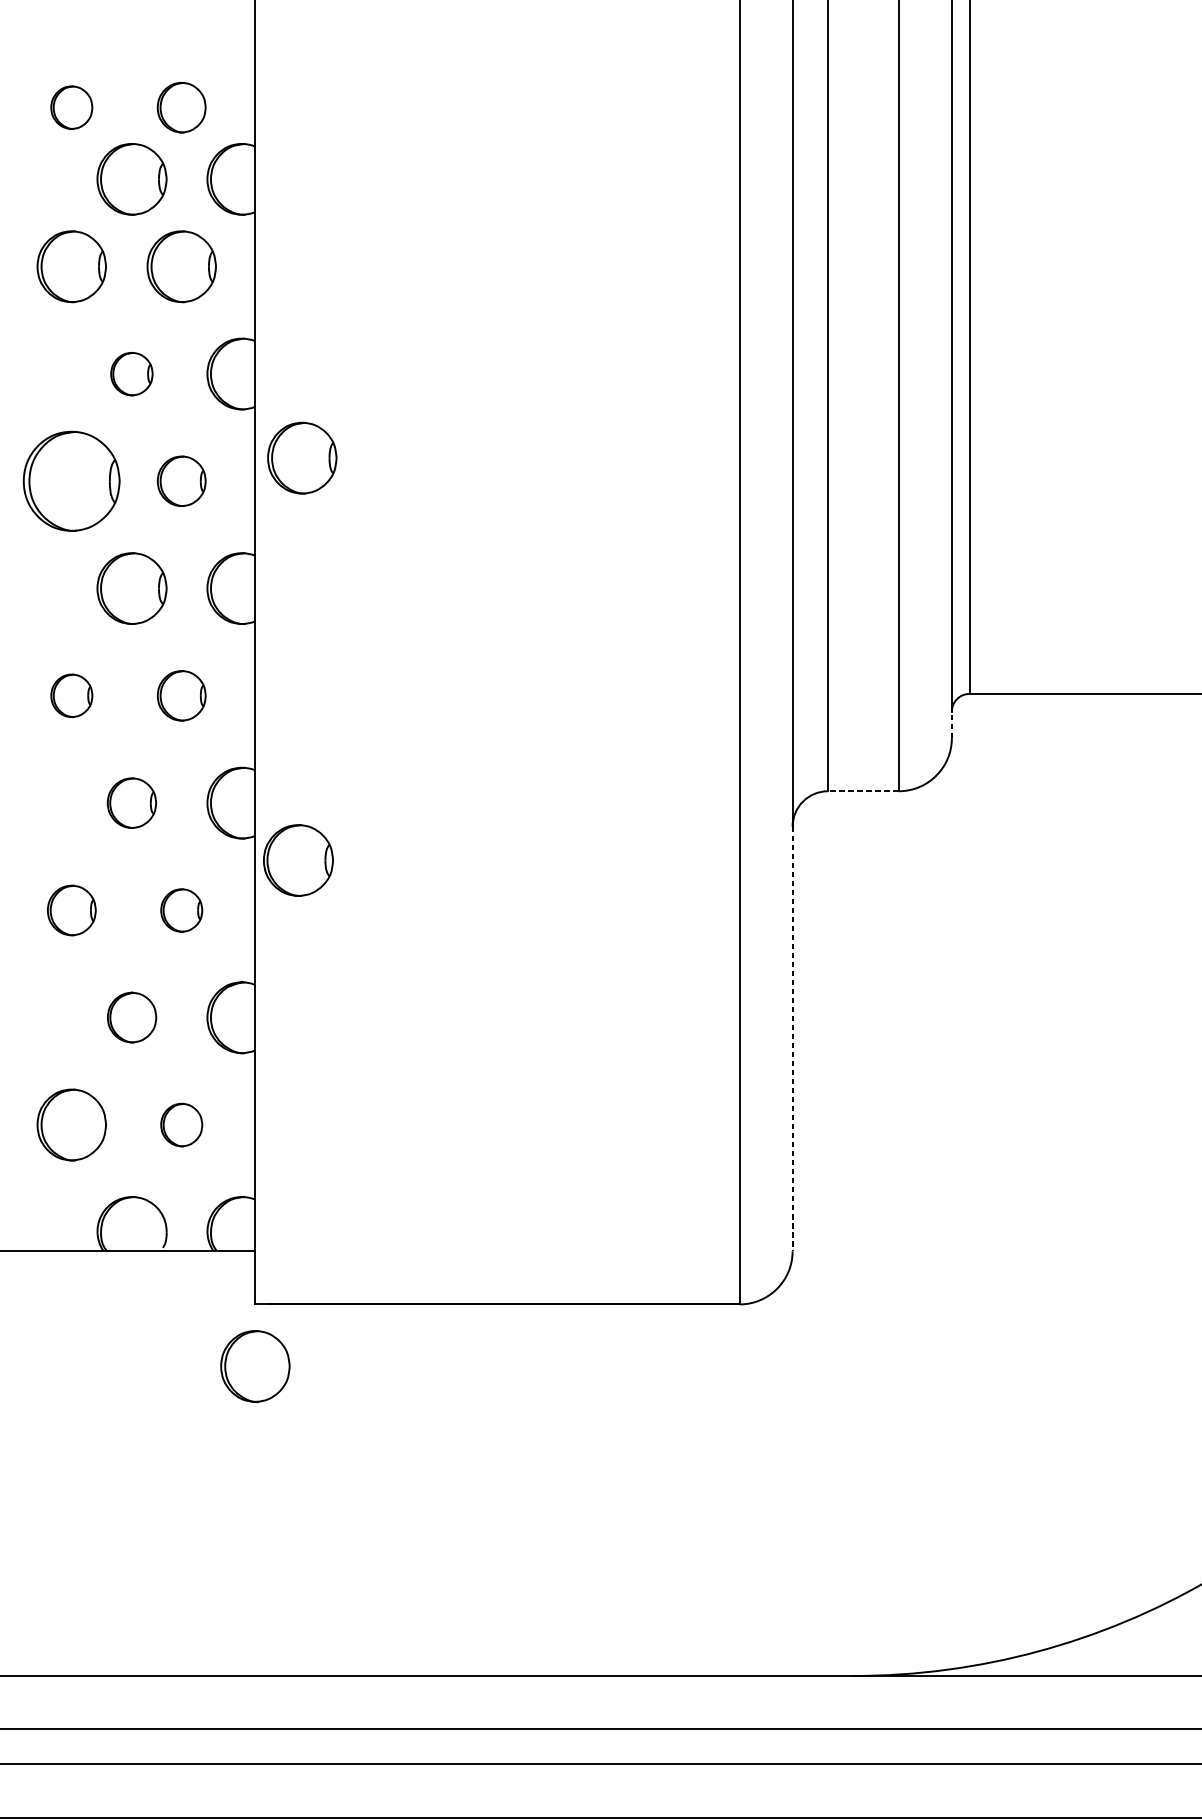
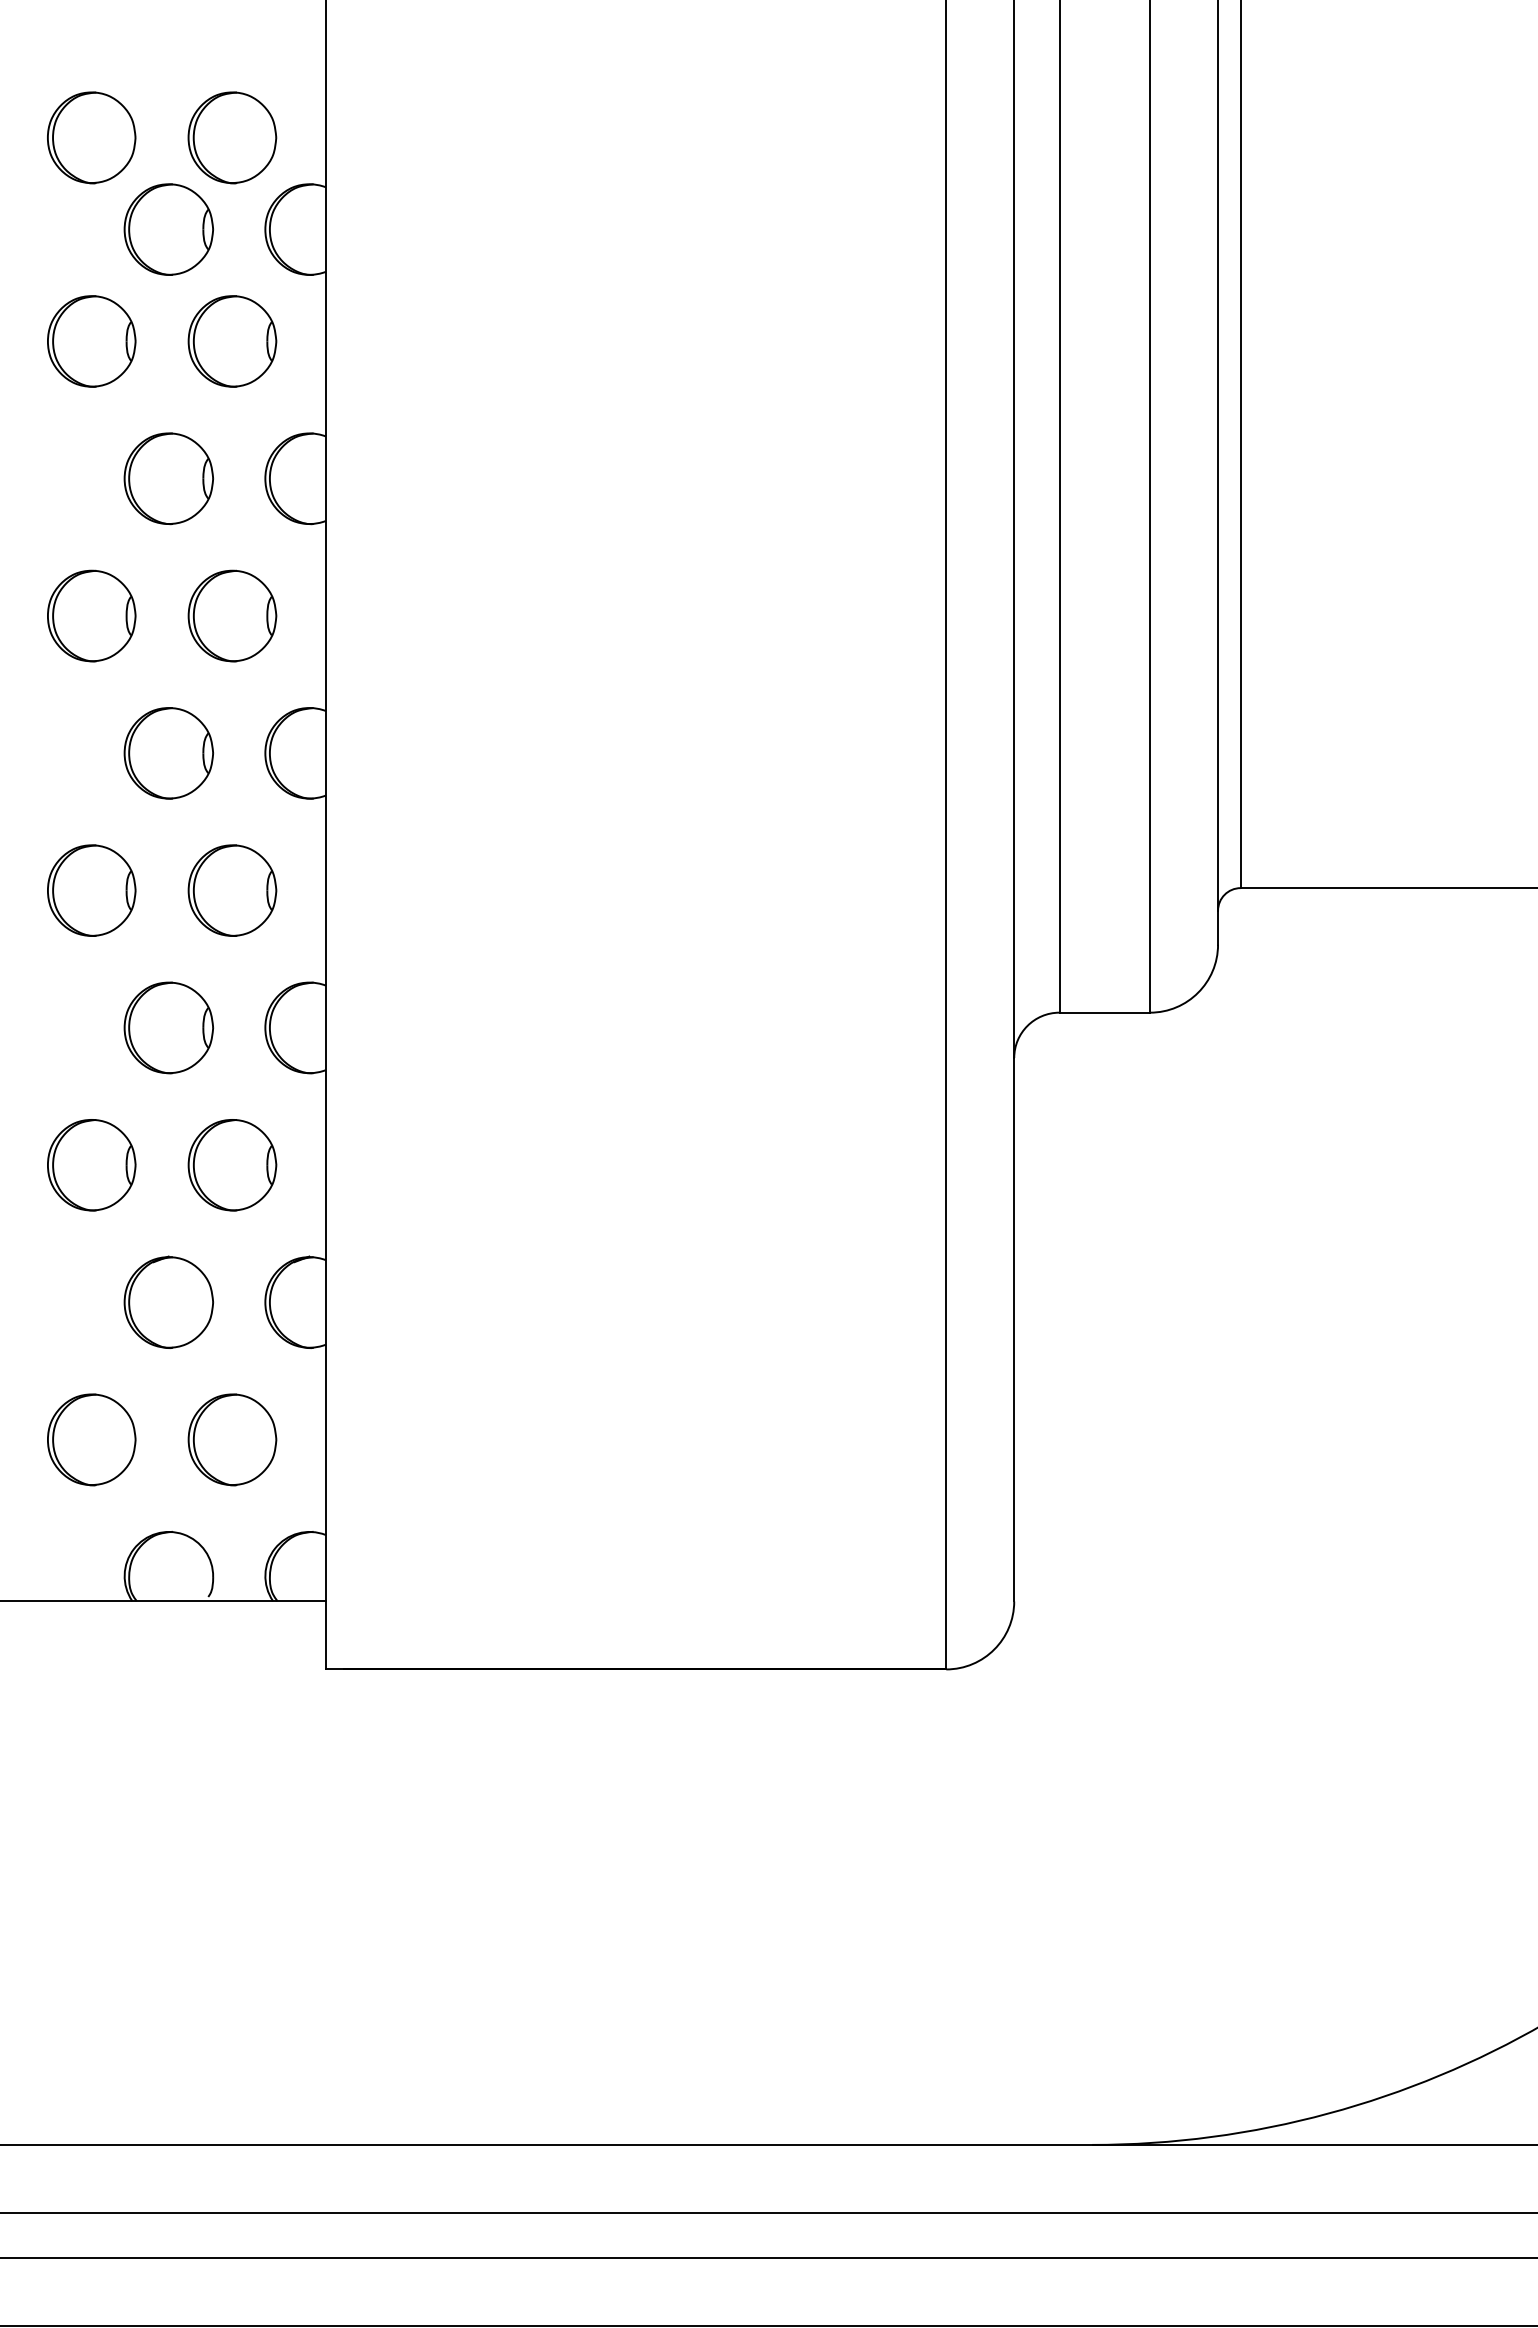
part: (71, 107) -> (91, 137), size x1.67
part: (181, 107) -> (232, 137), size x1.43
part: (131, 373) -> (168, 478), size x1.67
part: (302, 458) -> (386, 586), removed
part: (71, 480) -> (91, 615), size x0.71
part: (181, 480) -> (232, 615), size x1.43
part: (71, 695) -> (91, 890), size x1.67
part: (181, 695) -> (232, 890), size x1.43
line: (952, 724) -> (1218, 927), dashed -> solid
line: (863, 791) -> (1104, 1012), dashed -> solid
part: (131, 802) -> (168, 1027), size x1.43
part: (298, 860) -> (381, 1101), removed
part: (71, 910) -> (91, 1165), size x1.43
part: (181, 910) -> (232, 1165), size x1.67
part: (131, 1016) -> (168, 1301), size x1.43
line: (792, 1038) -> (1014, 1329), dashed -> solid
part: (181, 1124) -> (232, 1439), size x1.67
part: (255, 1366) -> (326, 1748), removed

